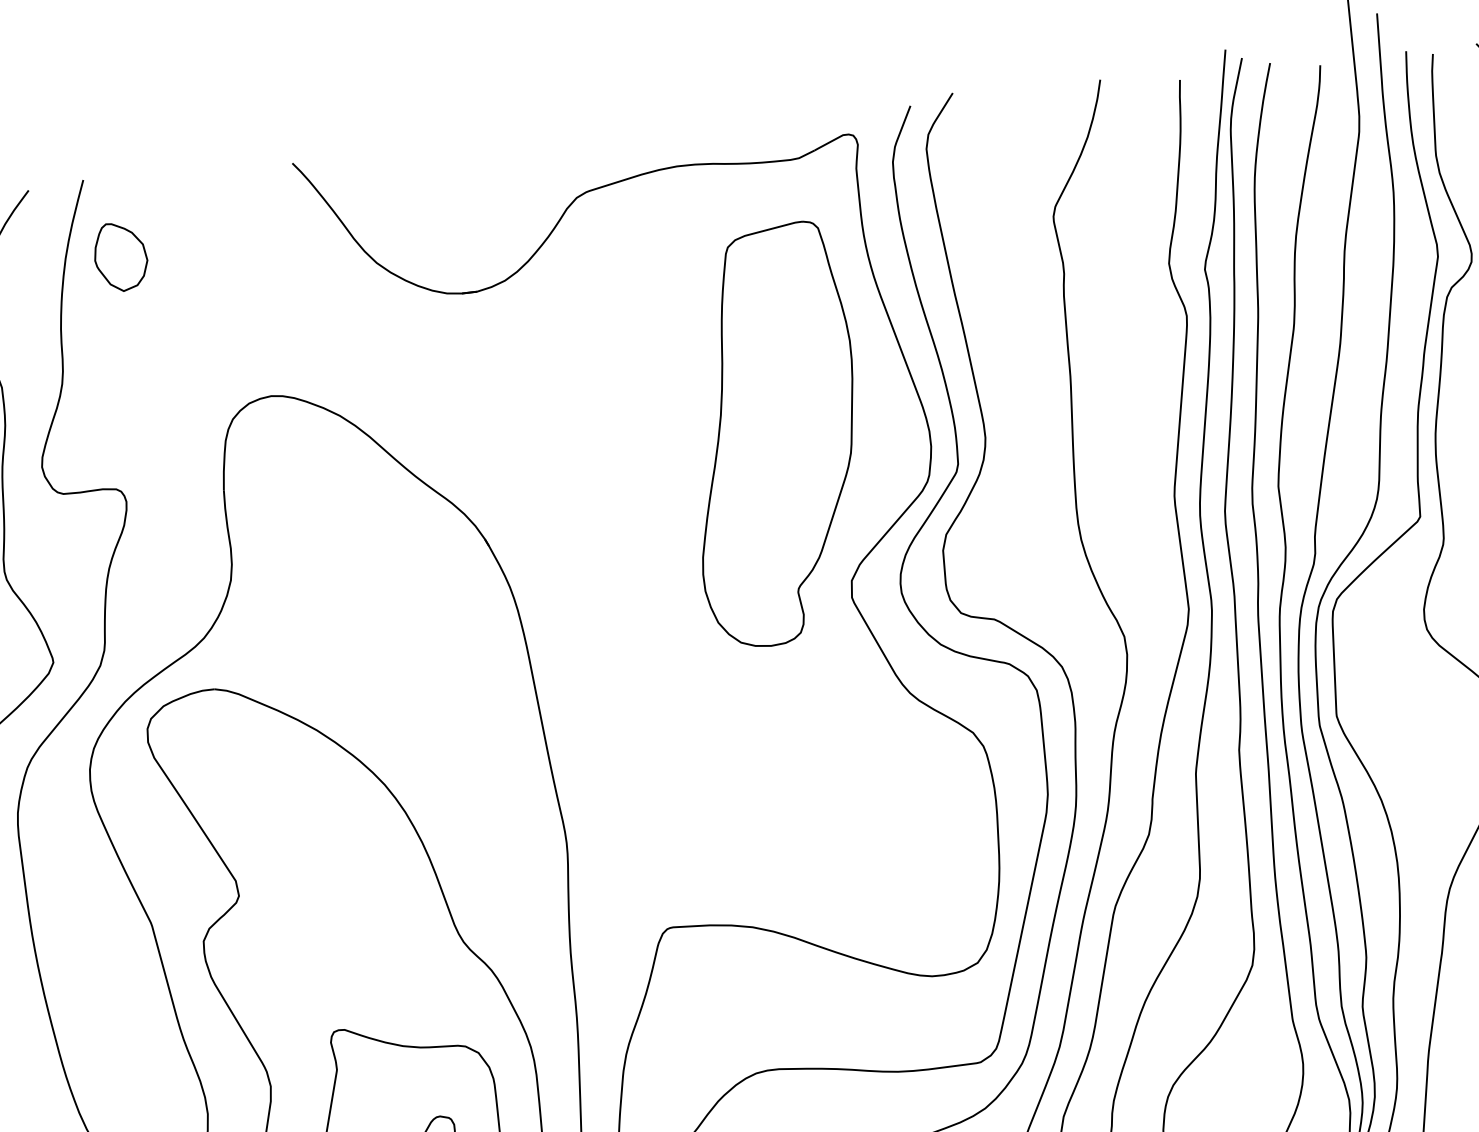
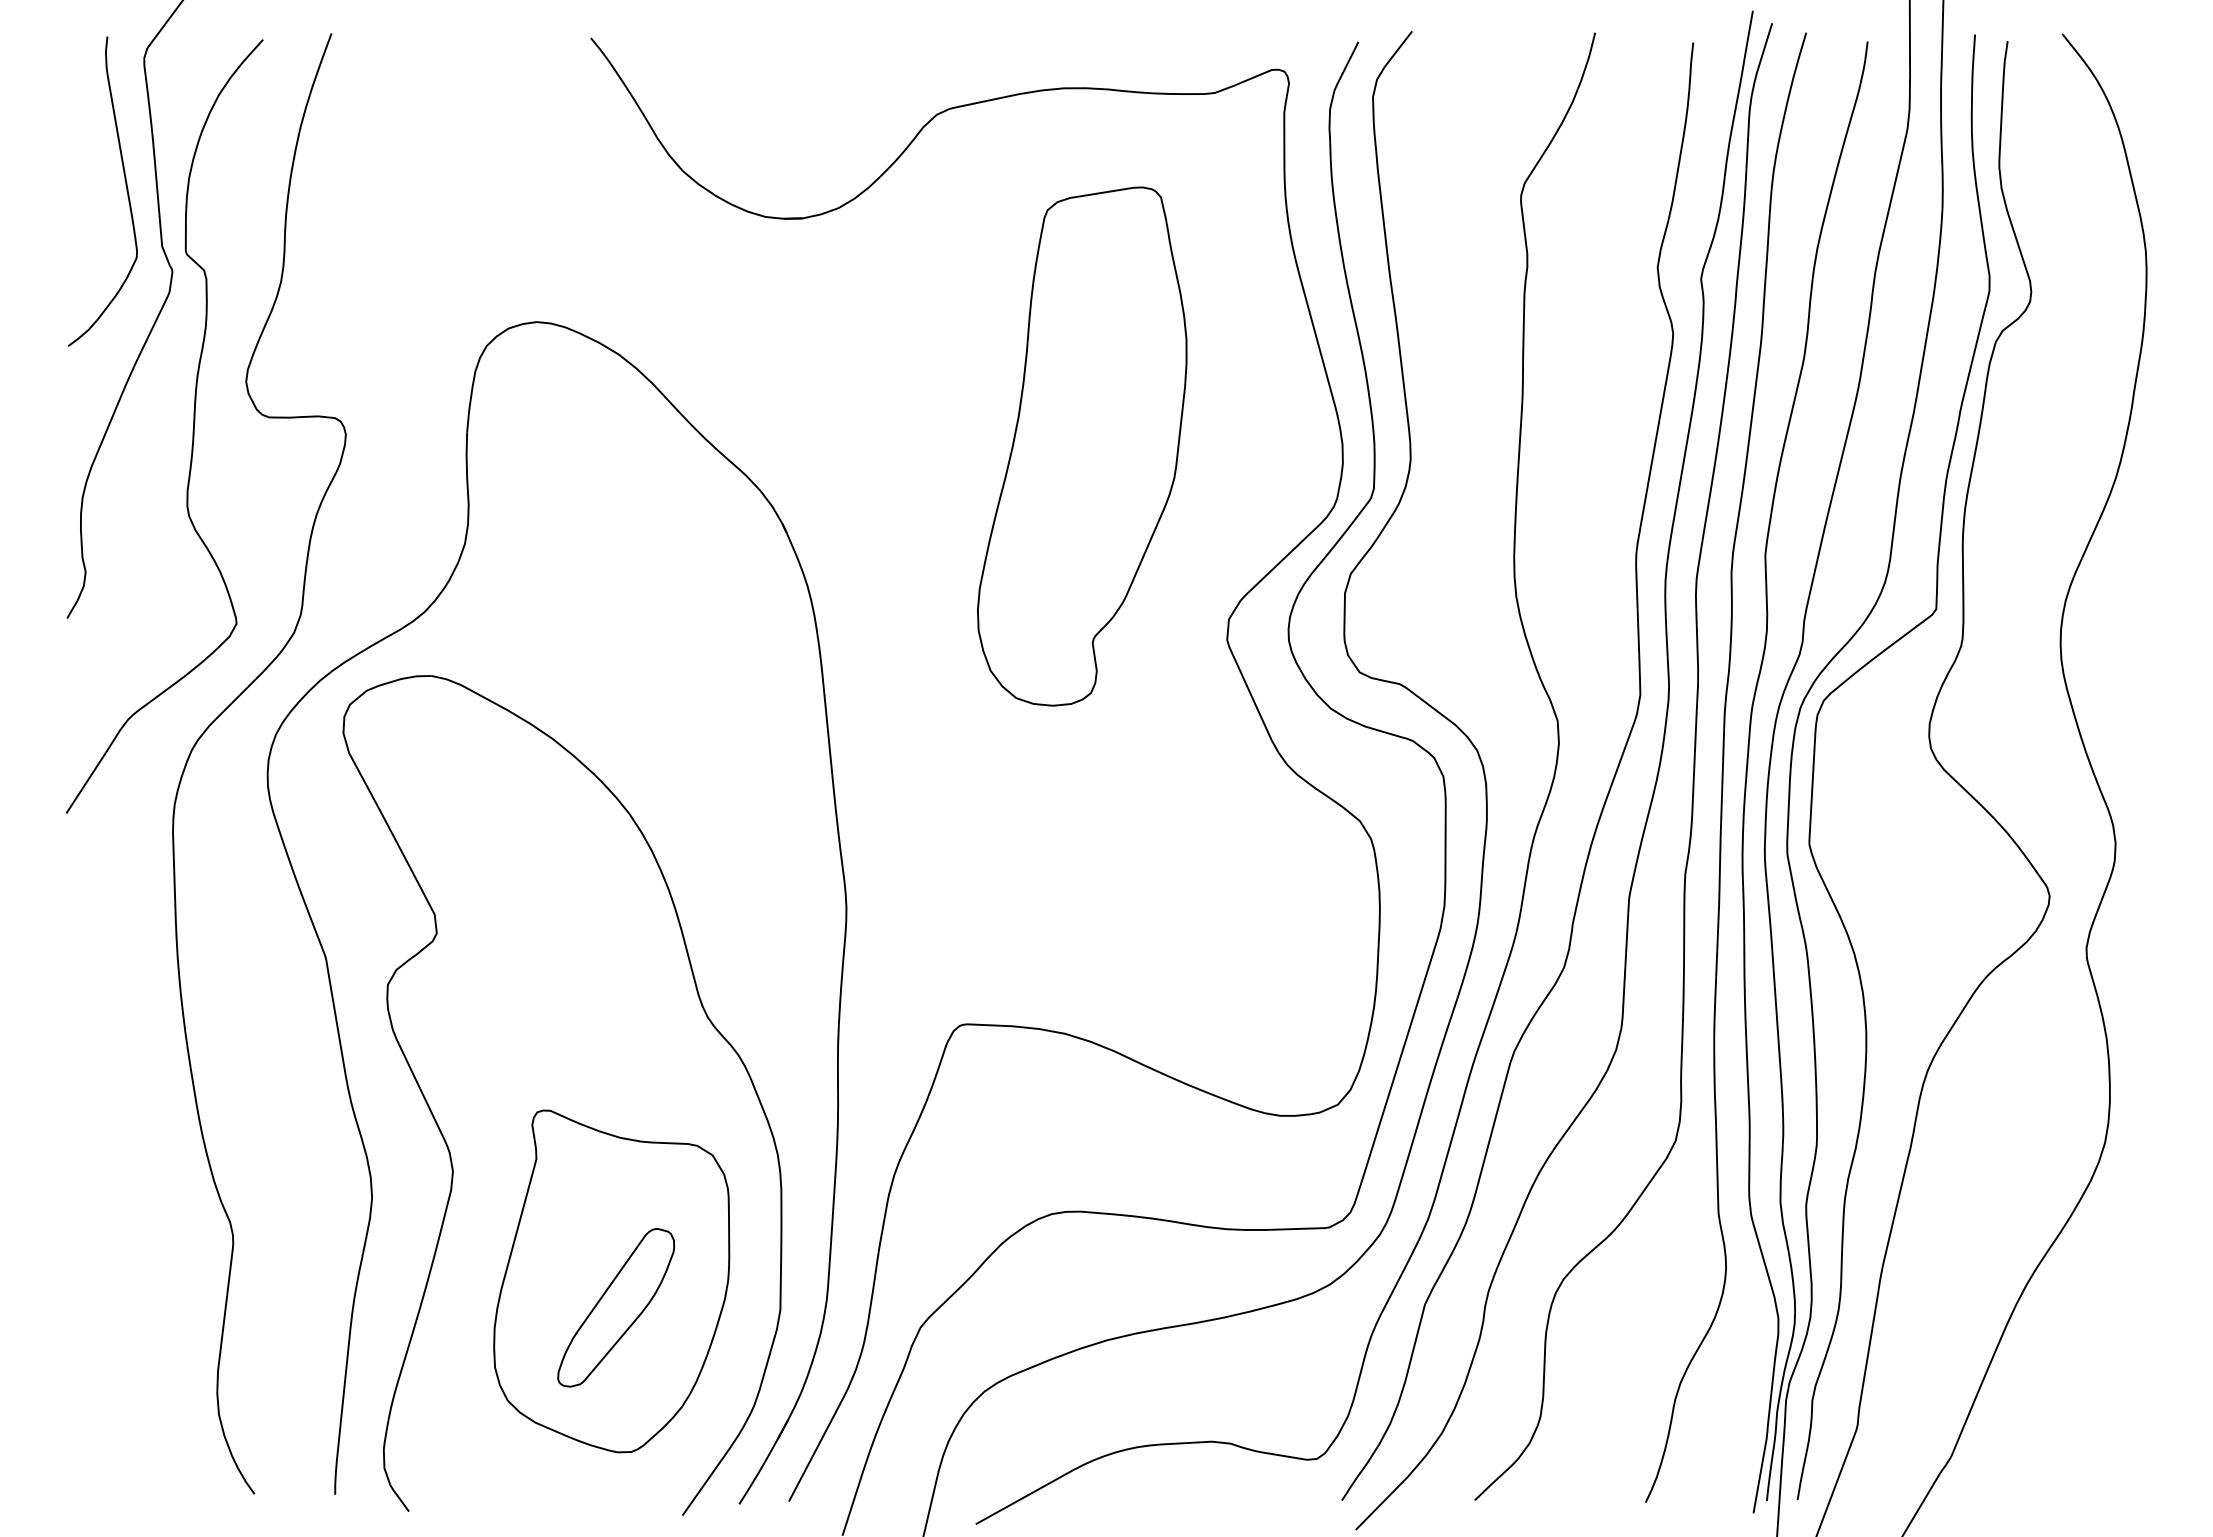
part: (120, 256) -> (368, 132), removed
part: (774, 434) -> (1082, 446), moved

